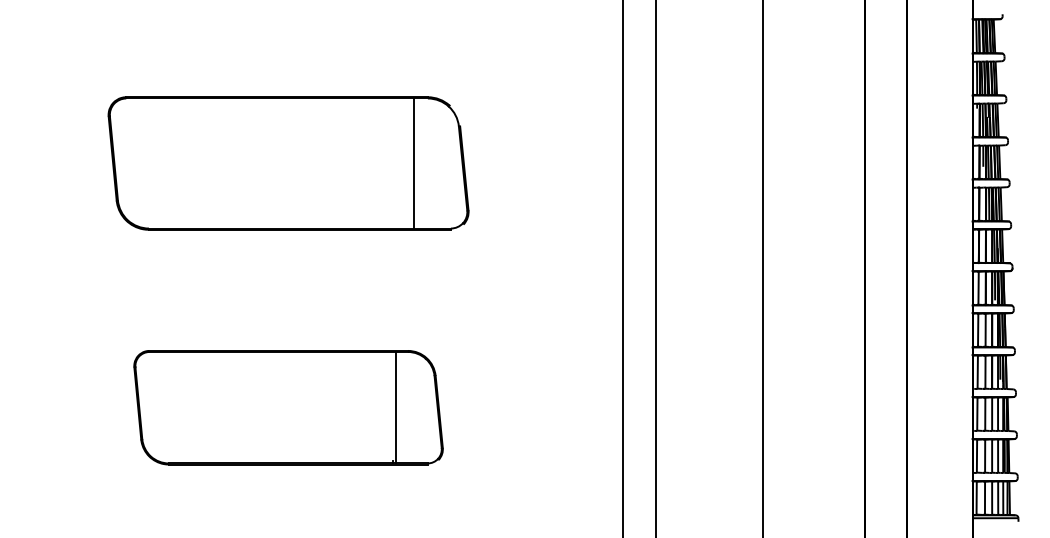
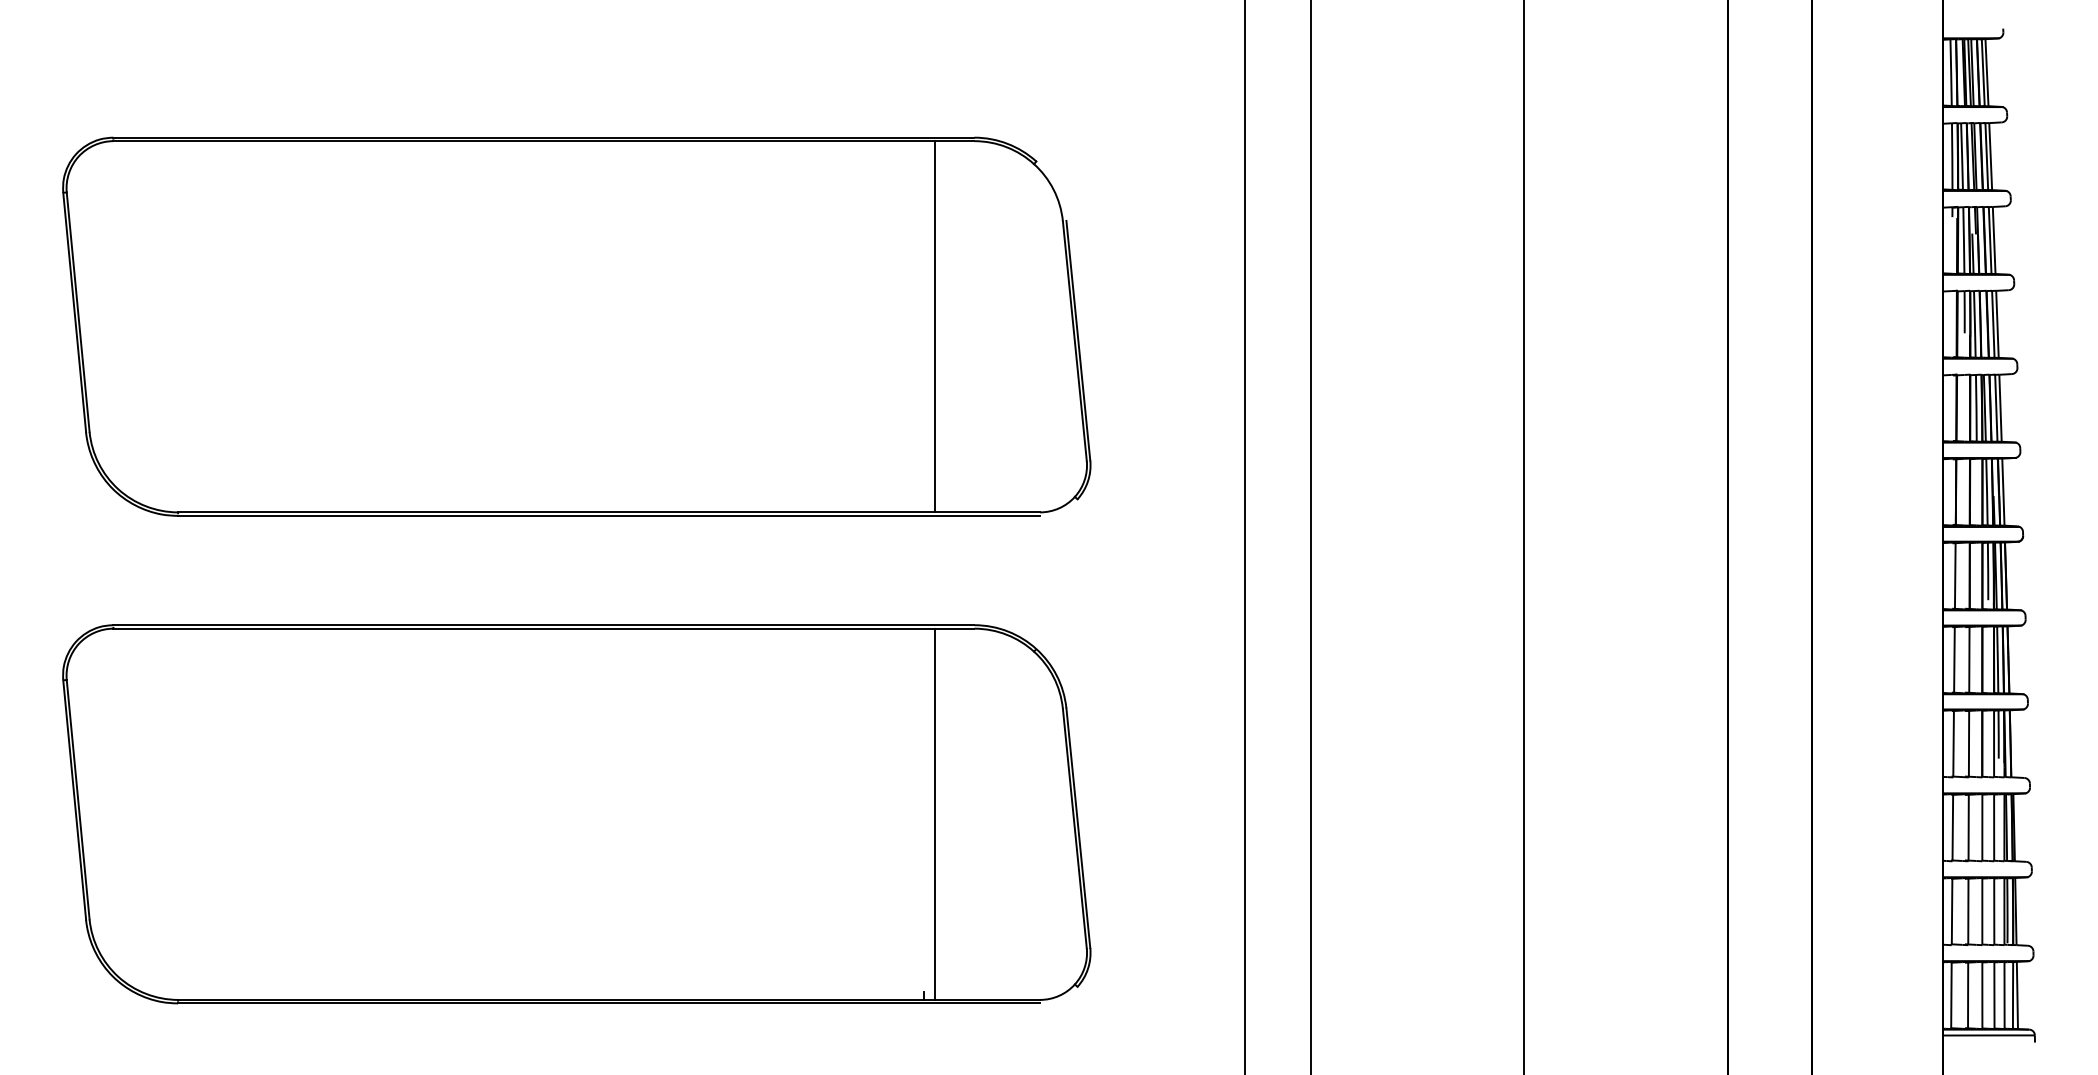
part: (288, 163) -> (576, 326), size x1.43
part: (288, 407) -> (576, 814), size x1.67

